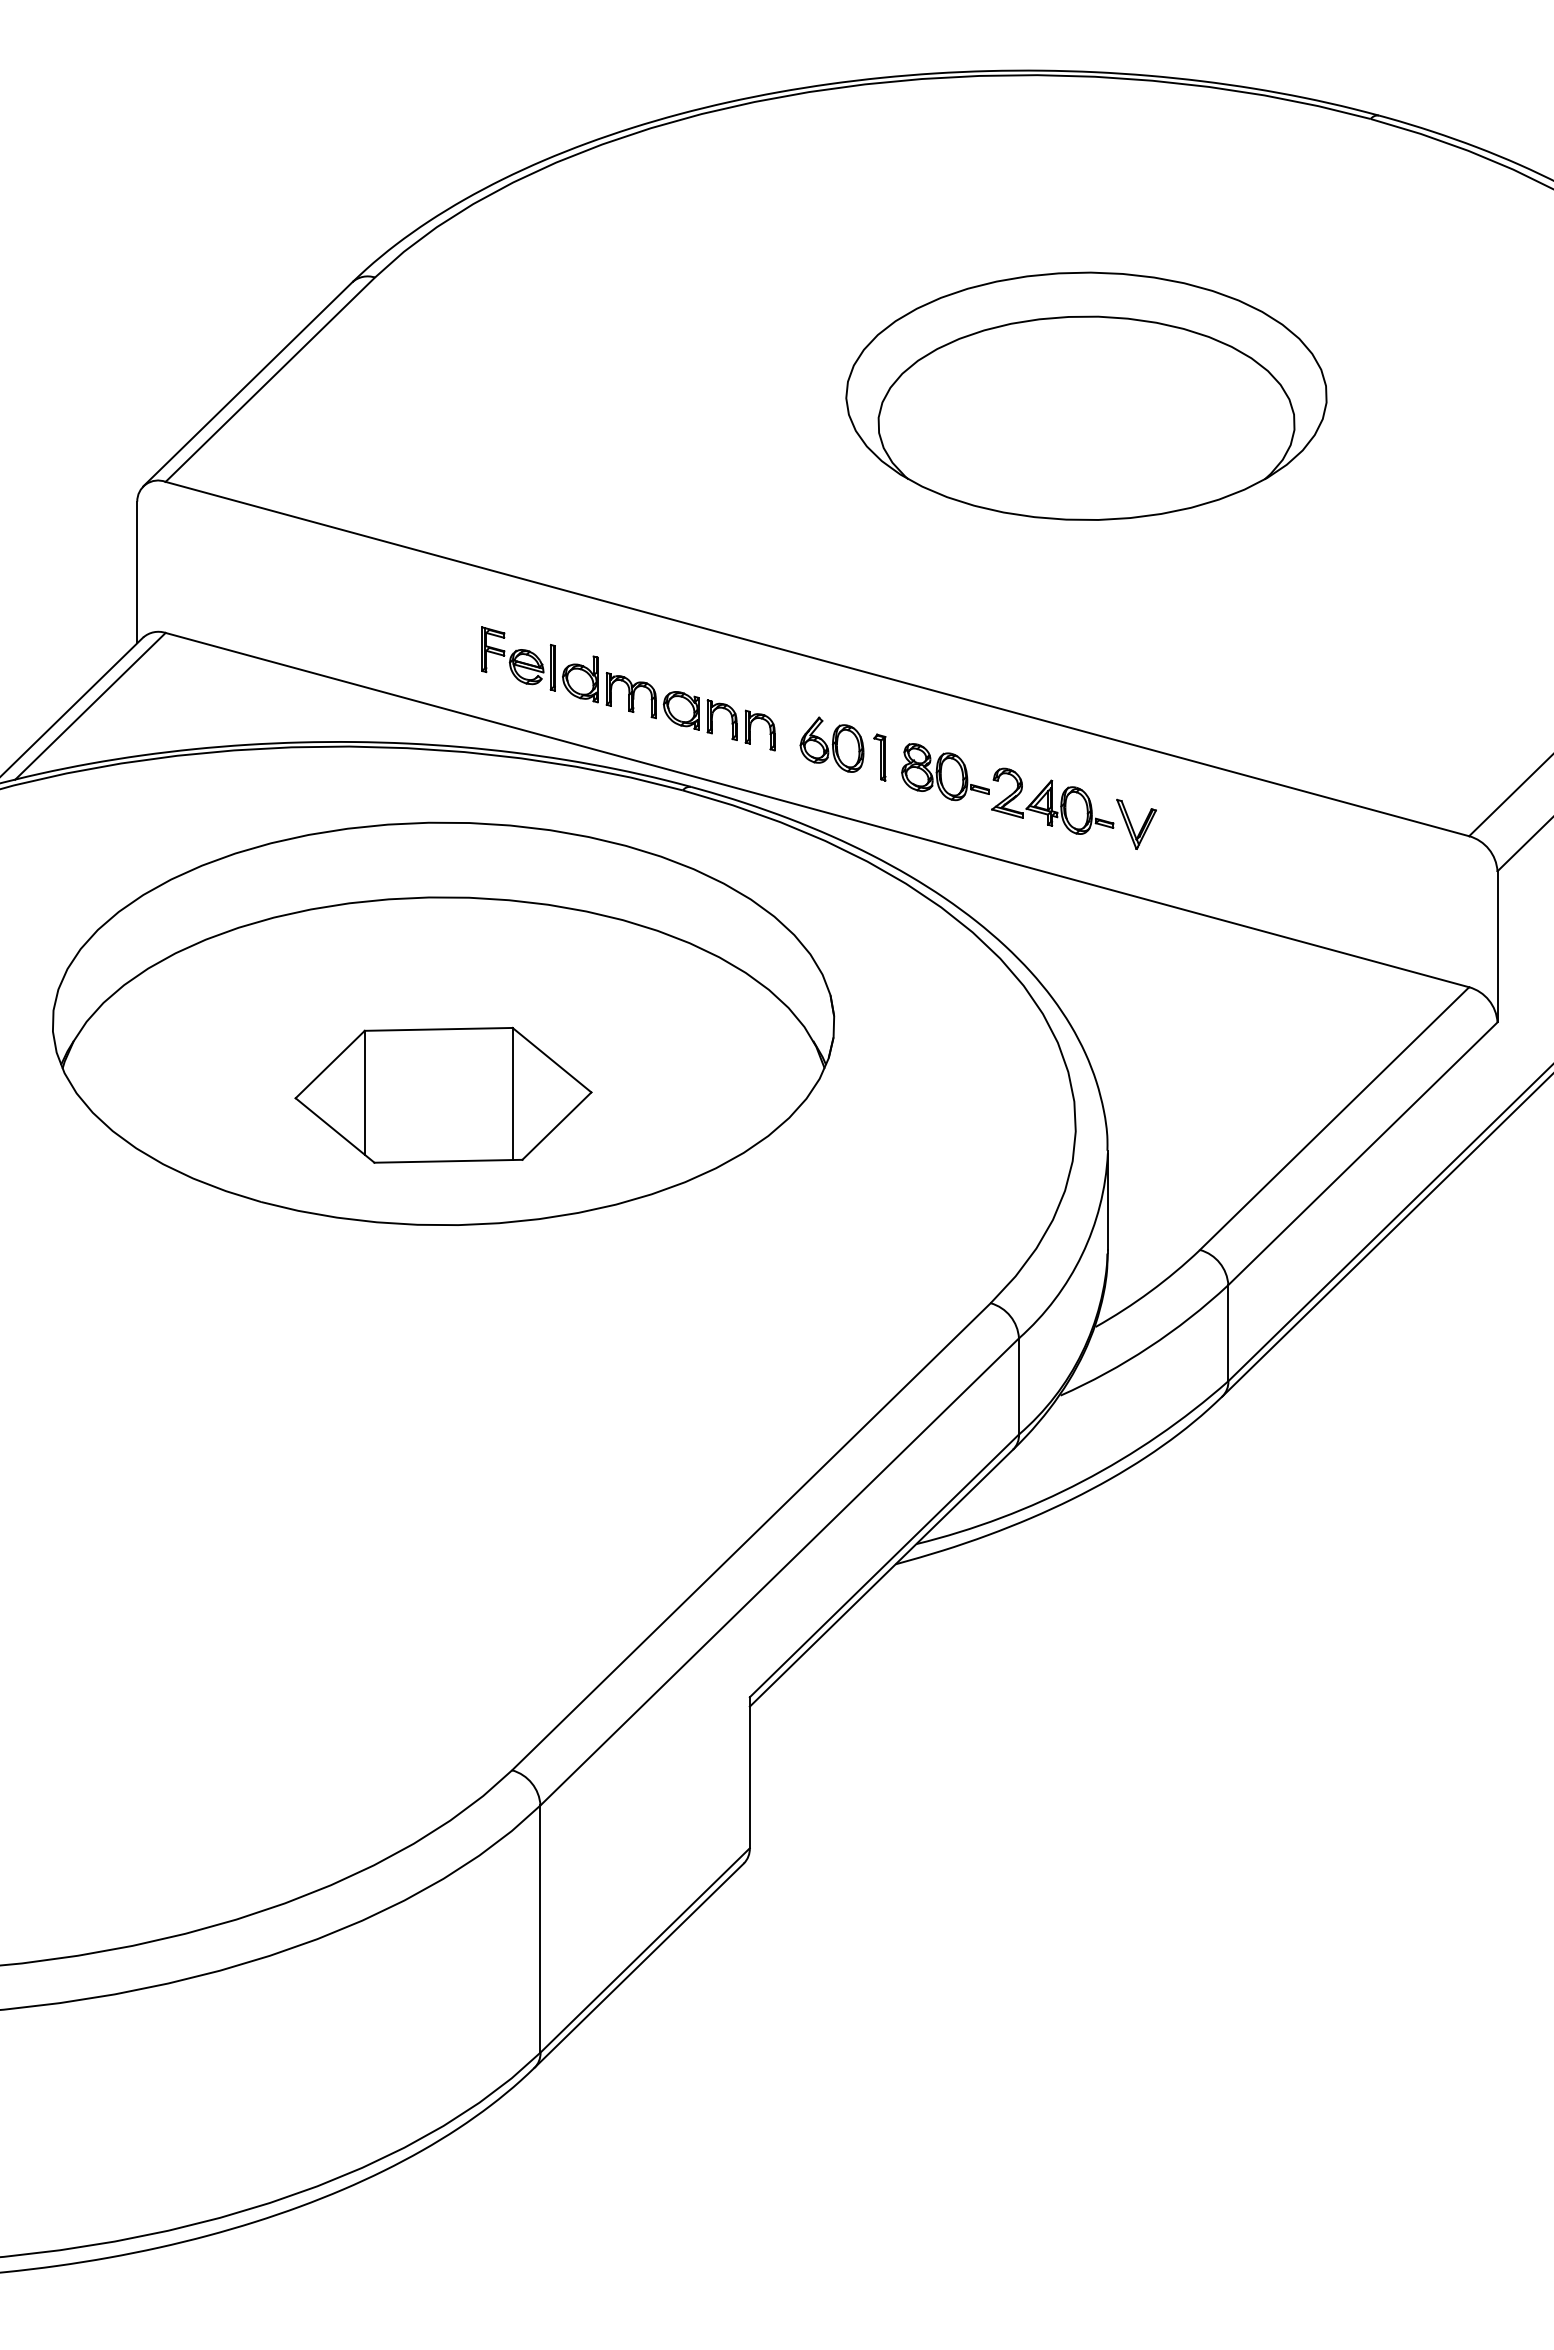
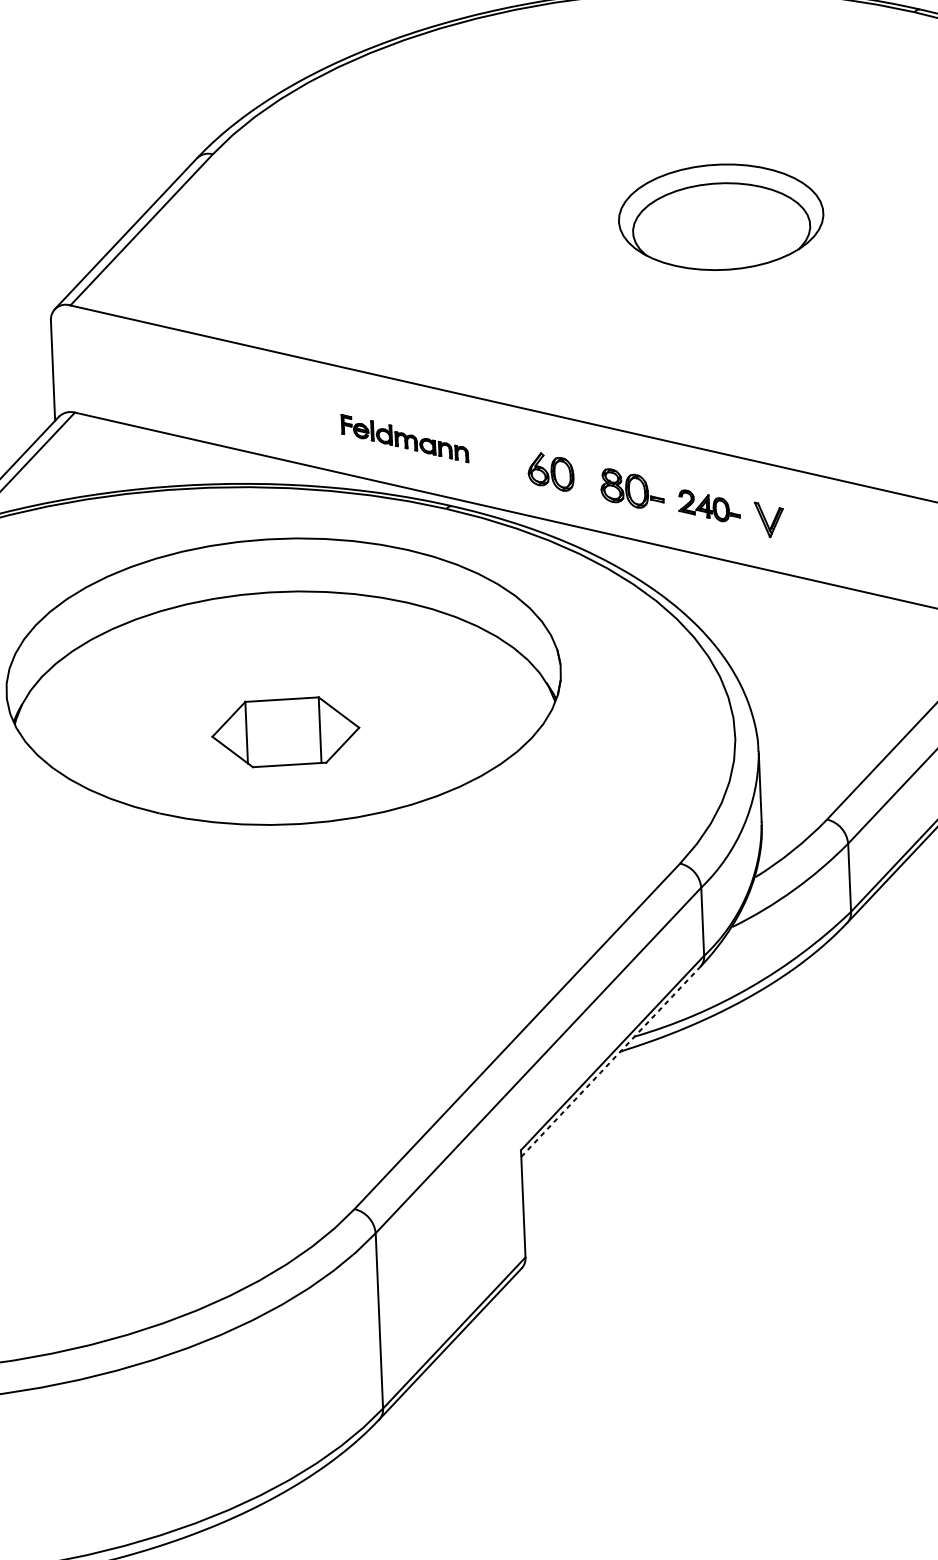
part: (1086, 395) -> (721, 216), size x0.6
part: (628, 688) -> (404, 438), size x0.6
part: (879, 757) -> (585, 479), removed
part: (1052, 800) -> (709, 505), size x0.7
part: (443, 1094) -> (285, 731), size x0.7
line: (881, 1578) -> (610, 1062), solid -> dashed

